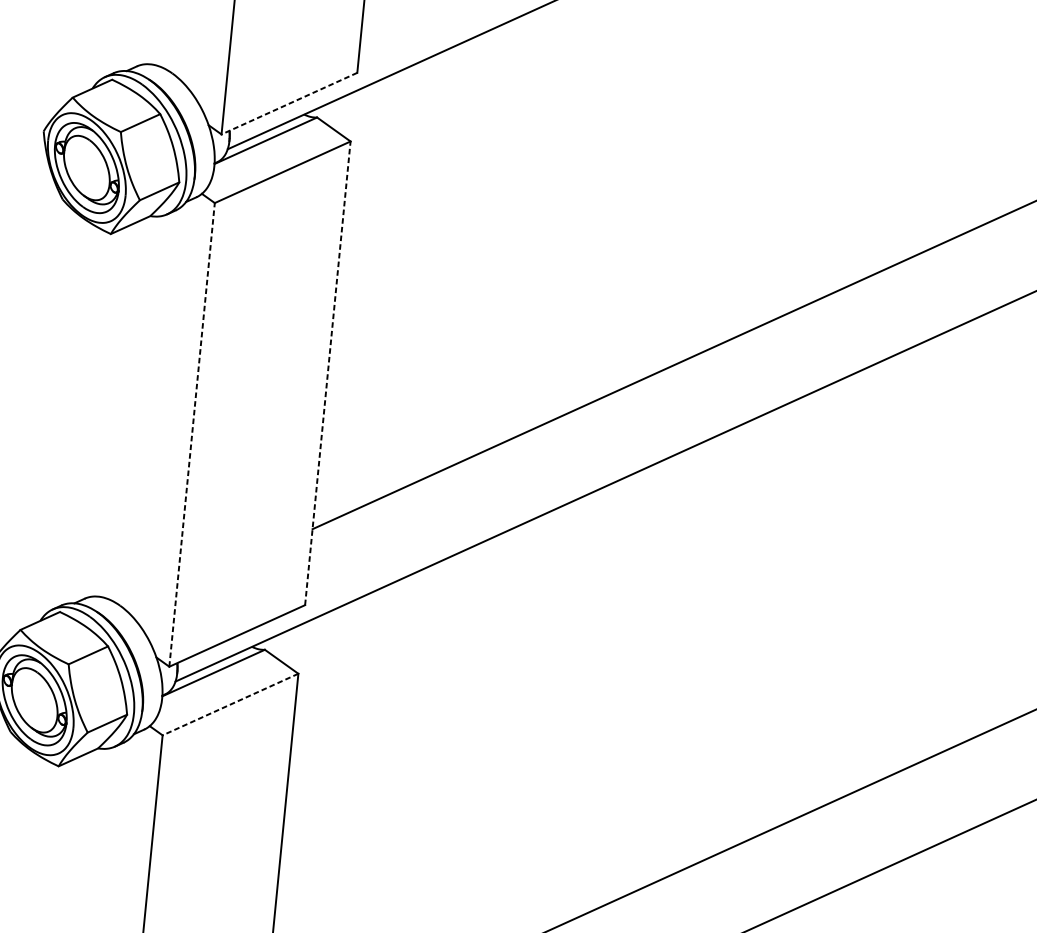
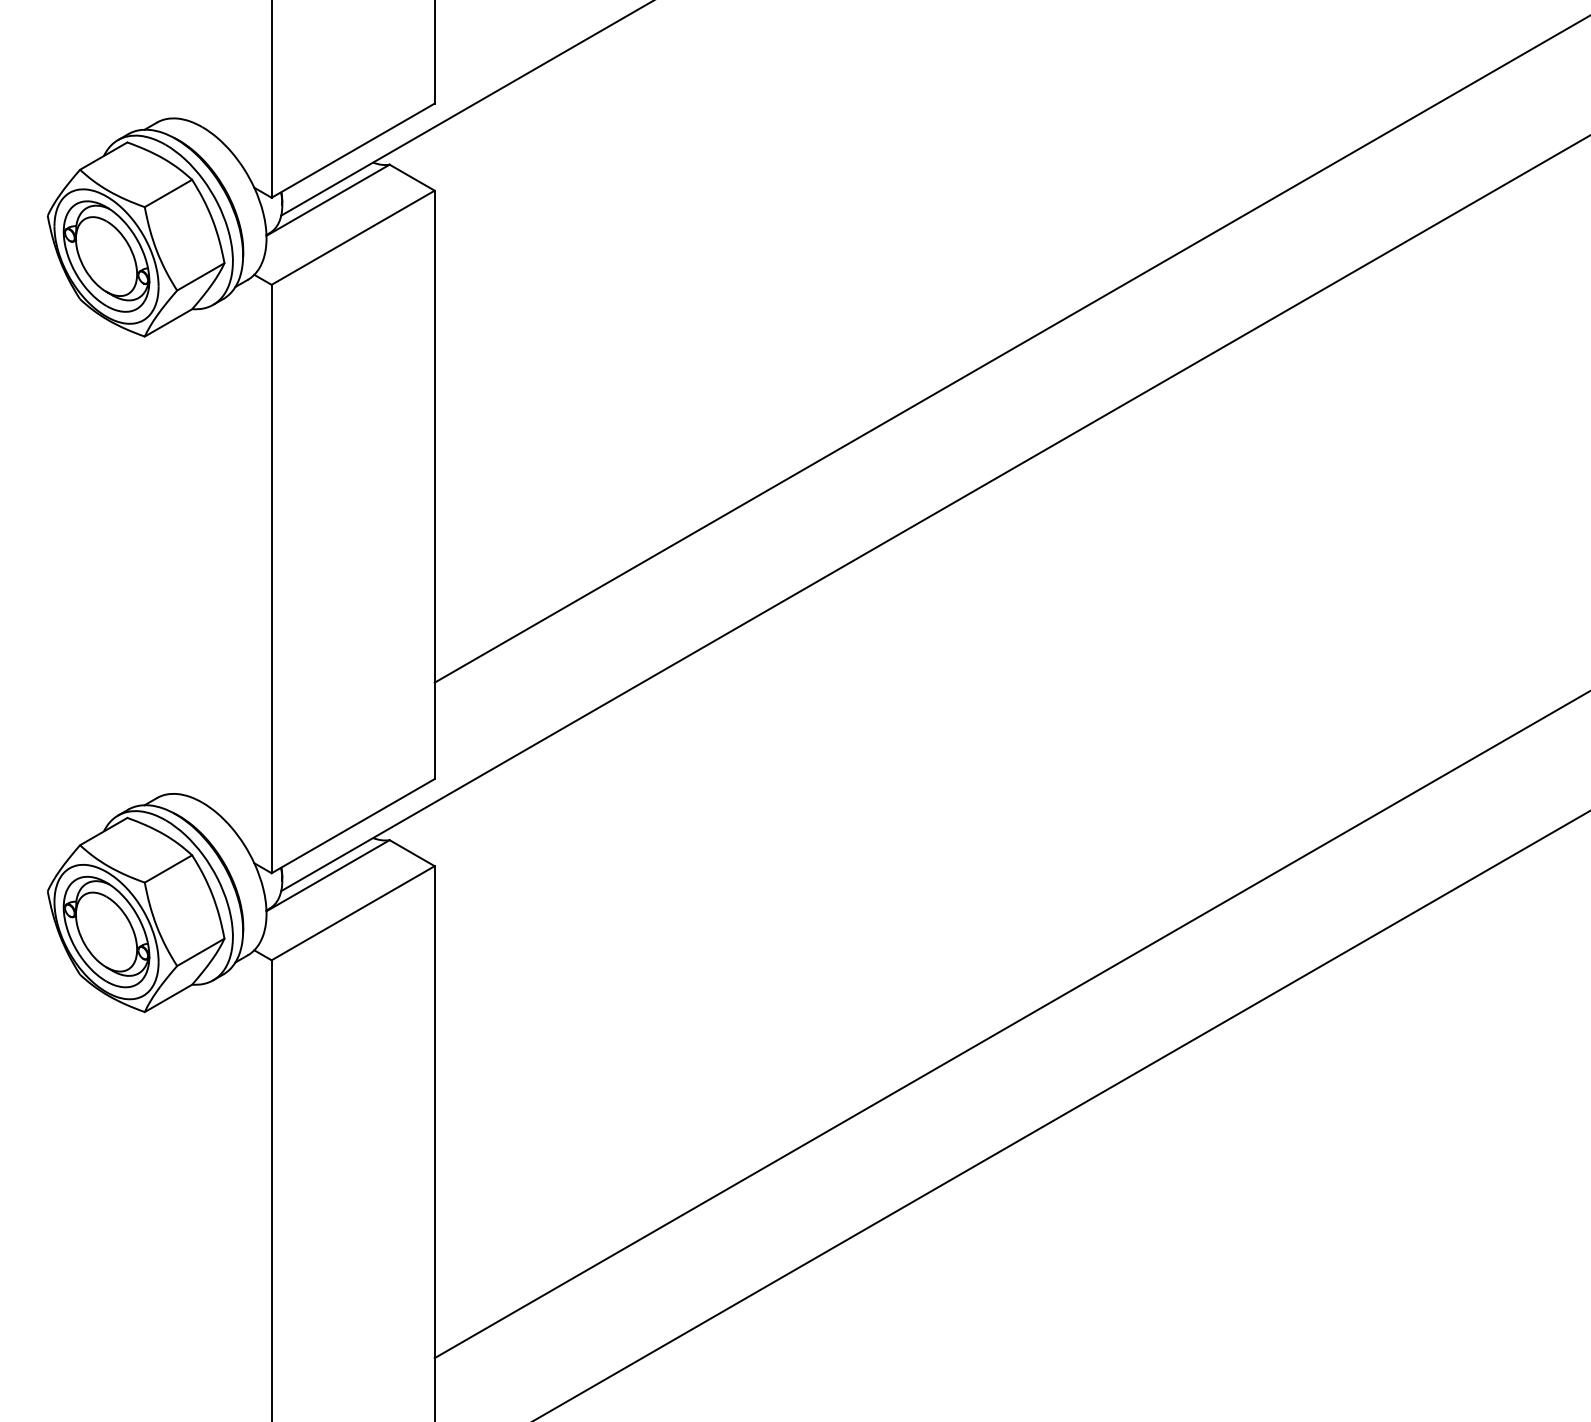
line: (288, 103) -> (352, 150), dashed -> solid
line: (327, 372) -> (434, 484), dashed -> solid
line: (192, 434) -> (271, 578), dashed -> solid
line: (229, 704) -> (352, 913), dashed -> solid

